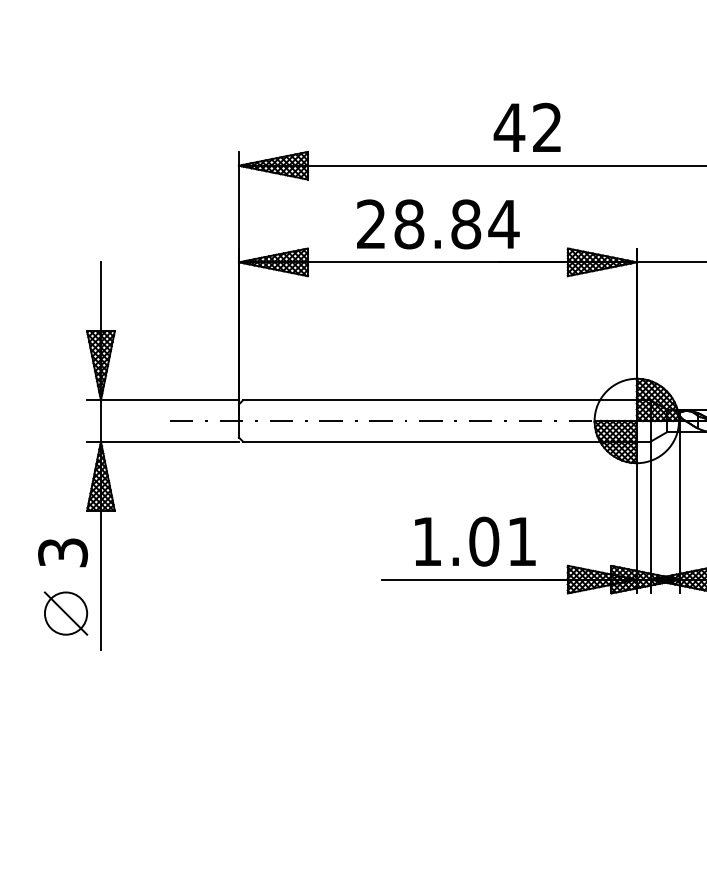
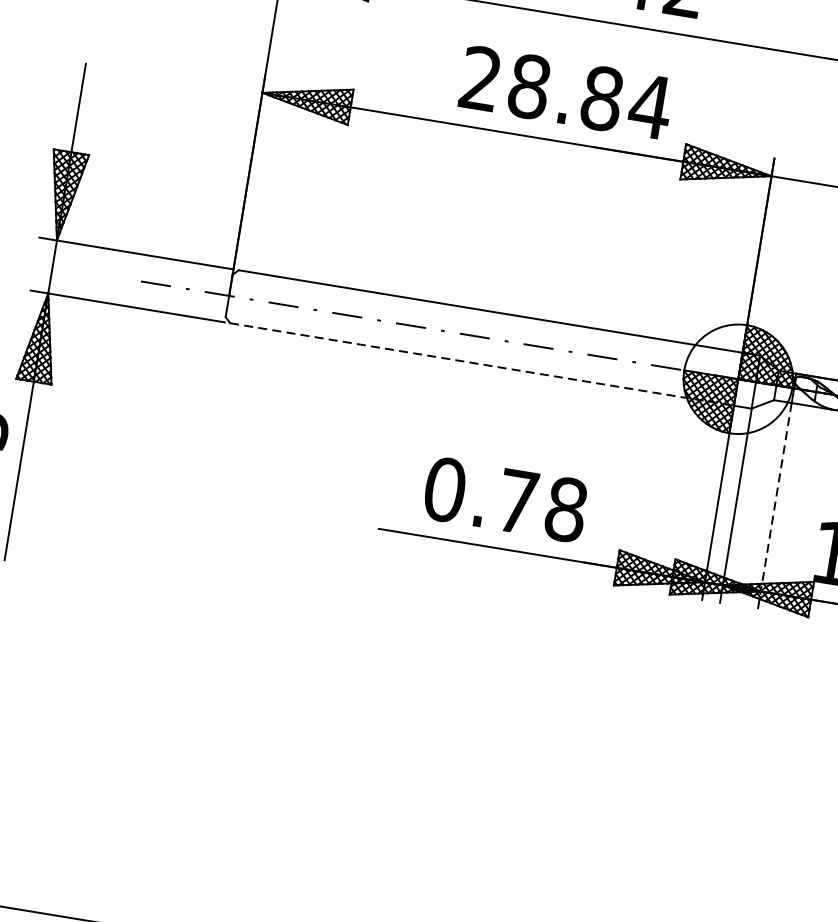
text: (438, 224) -> (566, 92), moved
line: (439, 441) -> (481, 364), solid -> dashed
line: (680, 512) -> (775, 505), solid -> dashed
text: (474, 541) -> (505, 499), 1.01 -> 0.78

